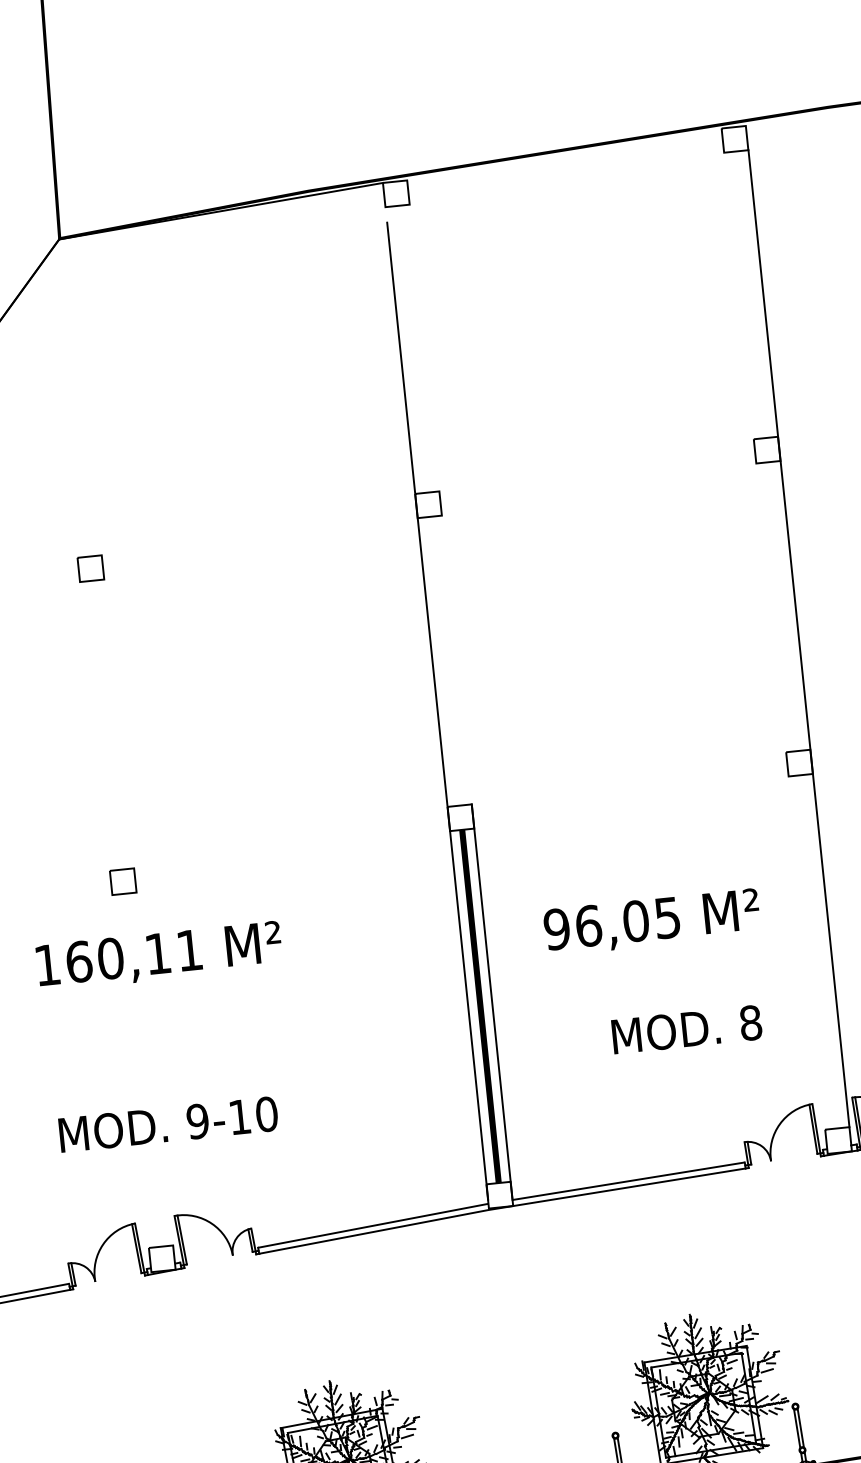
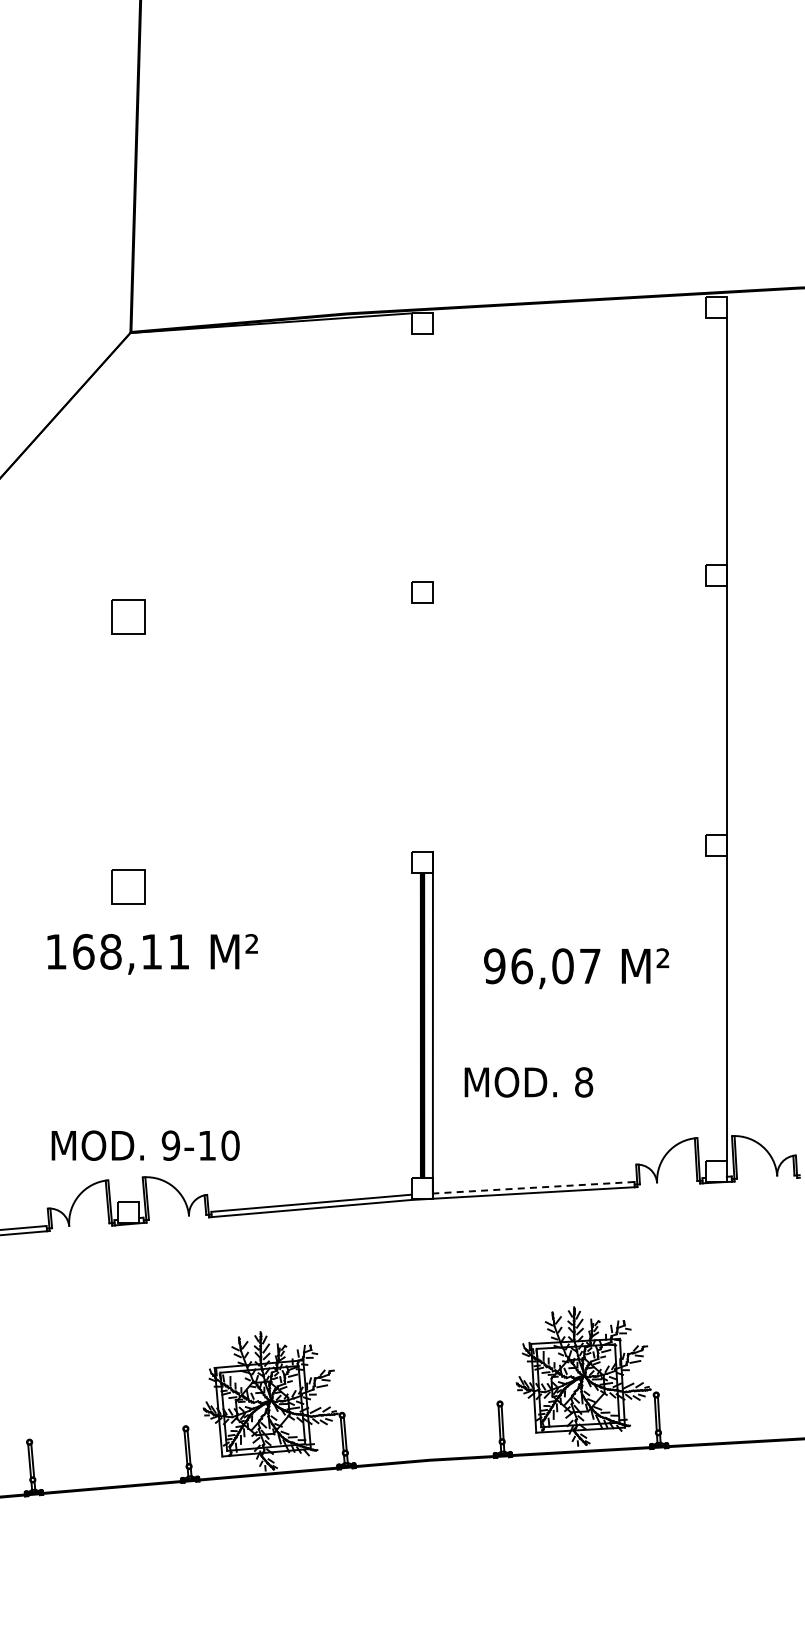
part: (91, 569) -> (128, 617), size x1.6
line: (438, 711) -> (412, 769), removed
part: (123, 881) -> (128, 887), size x1.6
text: (667, 918) -> (590, 966), 96,05 -> 96,07
text: (110, 958) -> (110, 951), 160,11 -> 168,11
text: (686, 1029) -> (528, 1082), moved
text: (168, 1124) -> (145, 1145), moved
line: (628, 1180) -> (533, 1187), solid -> dashed

